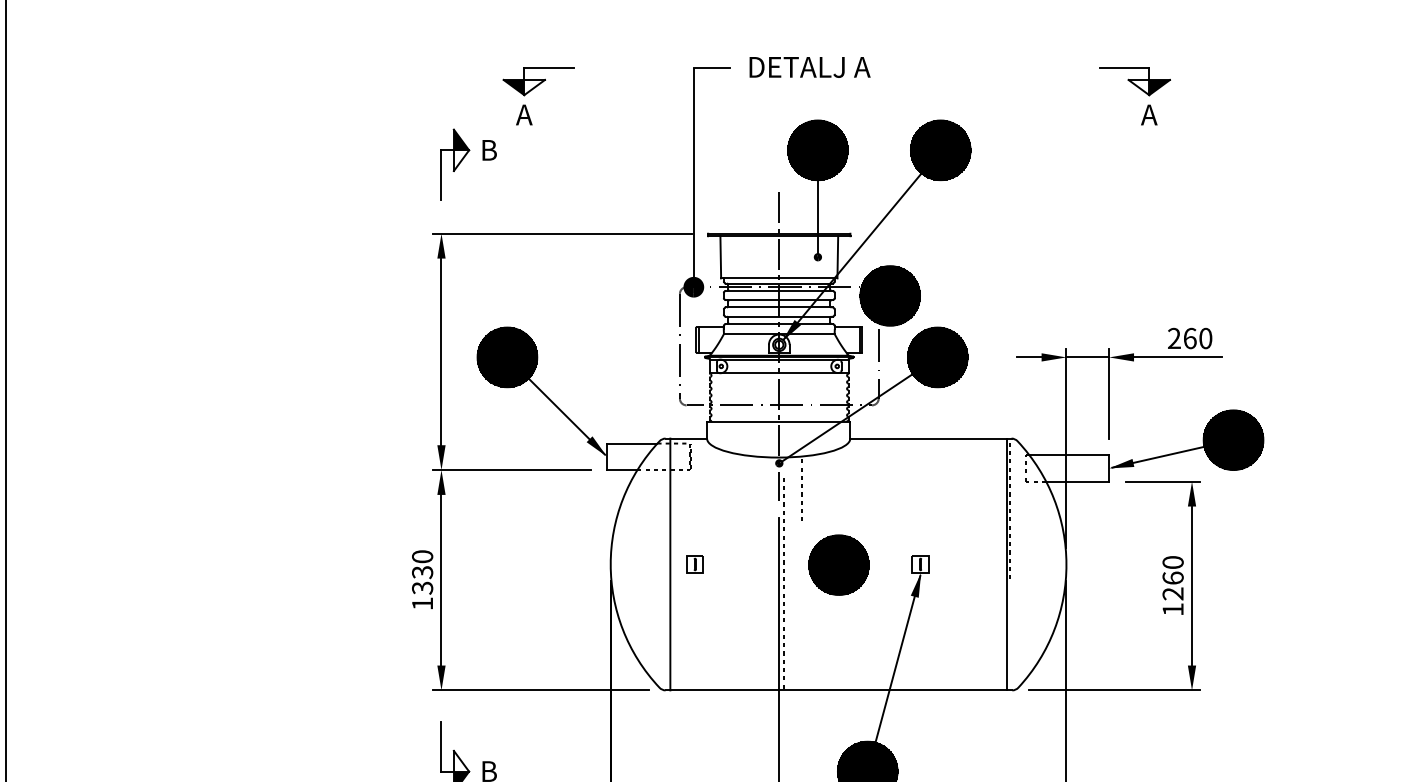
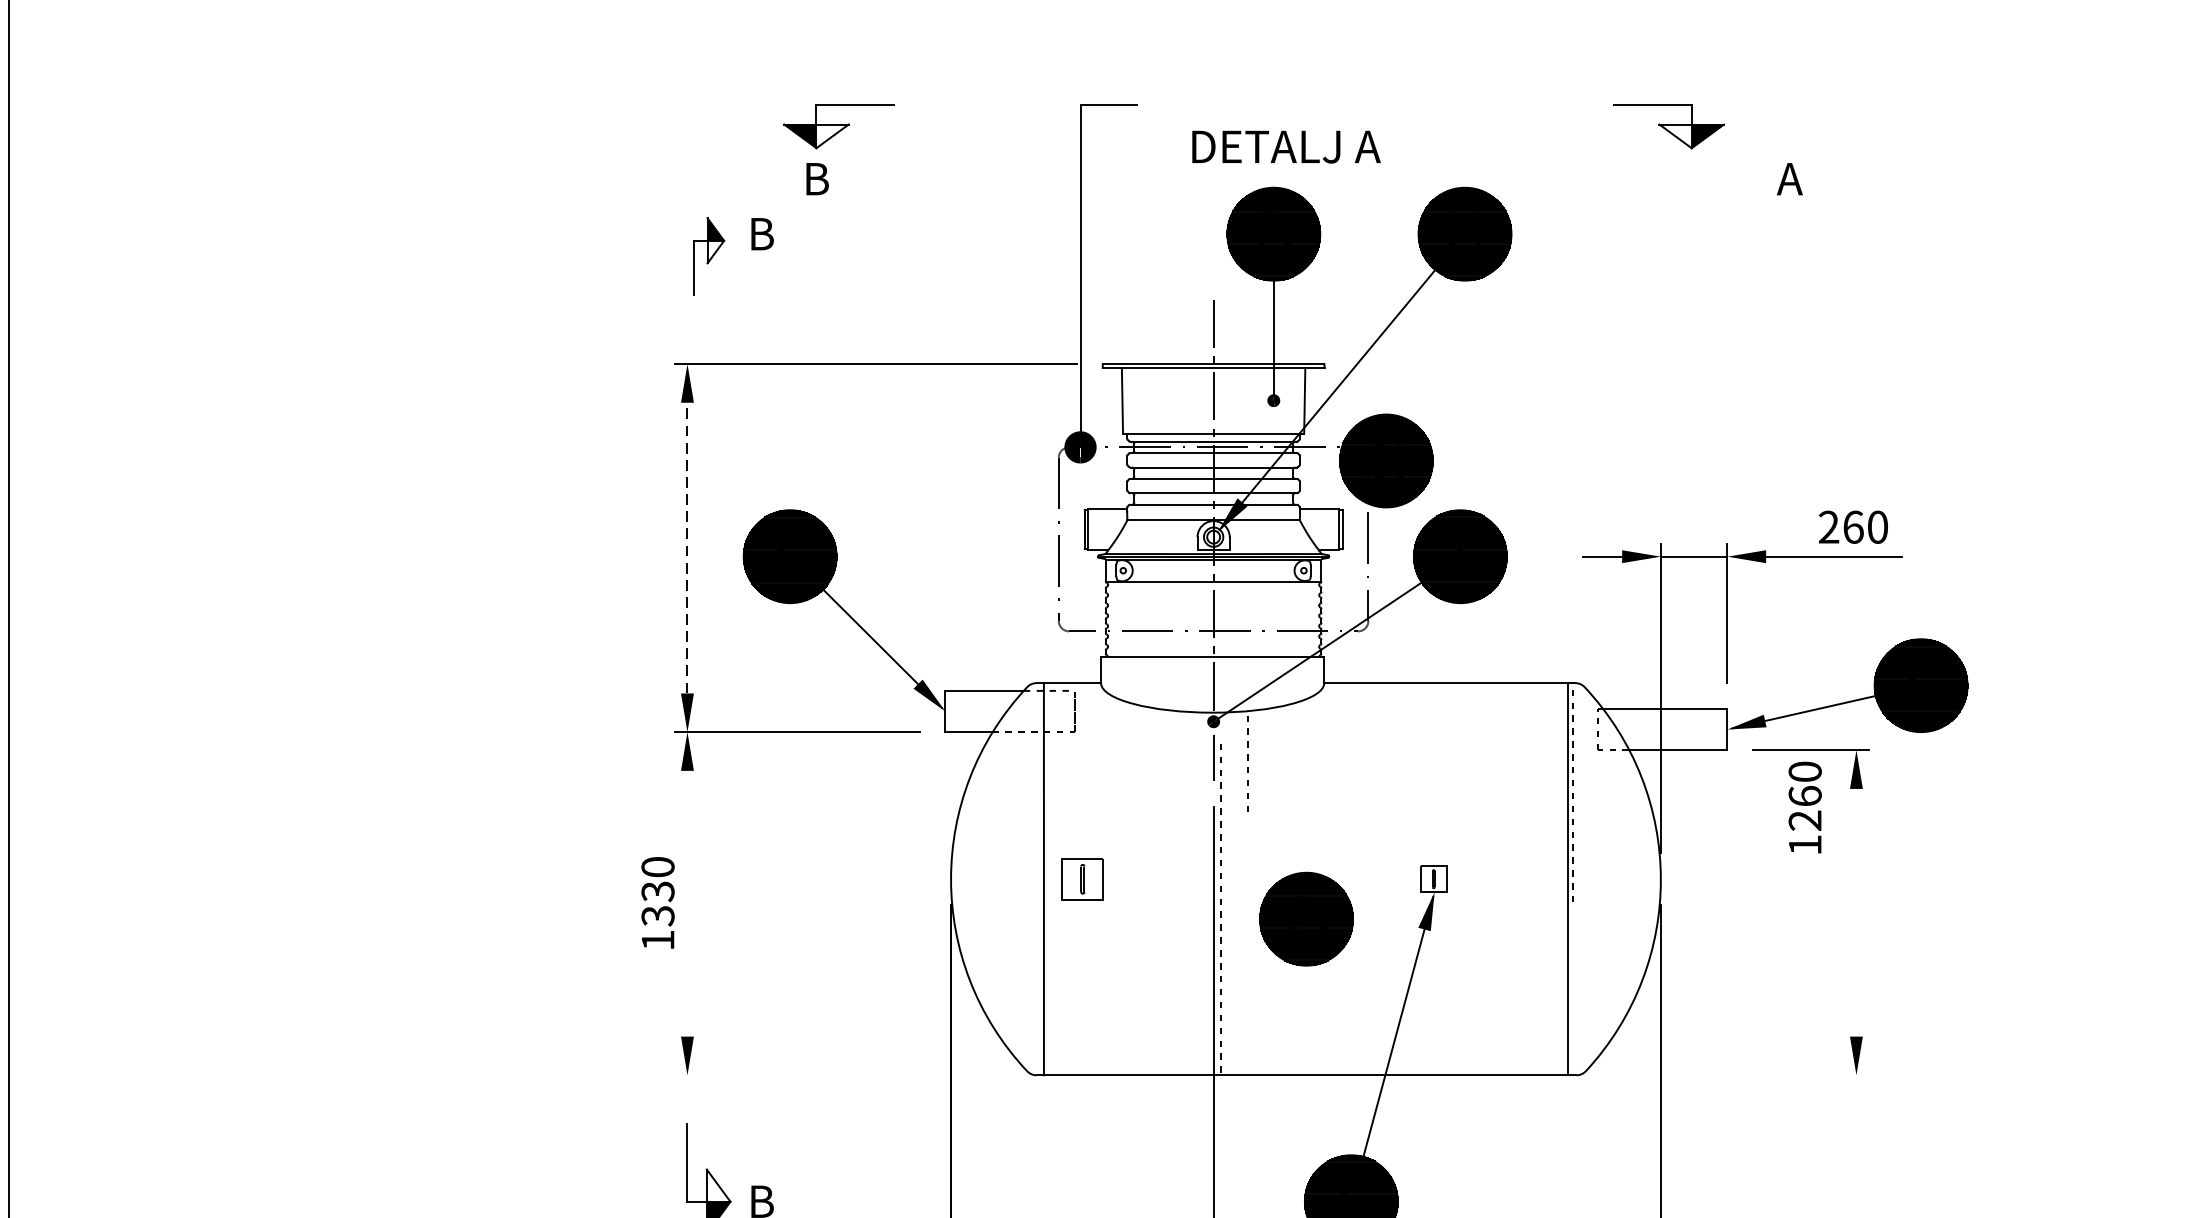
text: (809, 67) -> (1285, 147), moved
part: (1134, 81) -> (1668, 126), moved
text: (524, 114) -> (816, 178), A -> B
part: (455, 164) -> (709, 256), size x0.7
line: (441, 351) -> (687, 547), solid -> dashed
part: (694, 564) -> (1081, 879), size x1.6
part: (838, 564) -> (1305, 918), moved
line: (441, 579) -> (687, 902), removed
text: (1172, 585) -> (1804, 807), moved
line: (1192, 585) -> (1857, 911), removed
line: (540, 690) -> (841, 1075), removed
line: (1114, 690) -> (1735, 1075), removed

